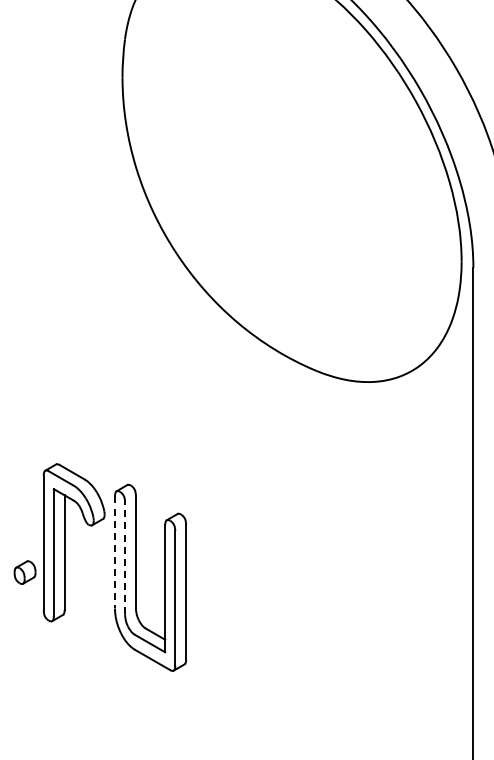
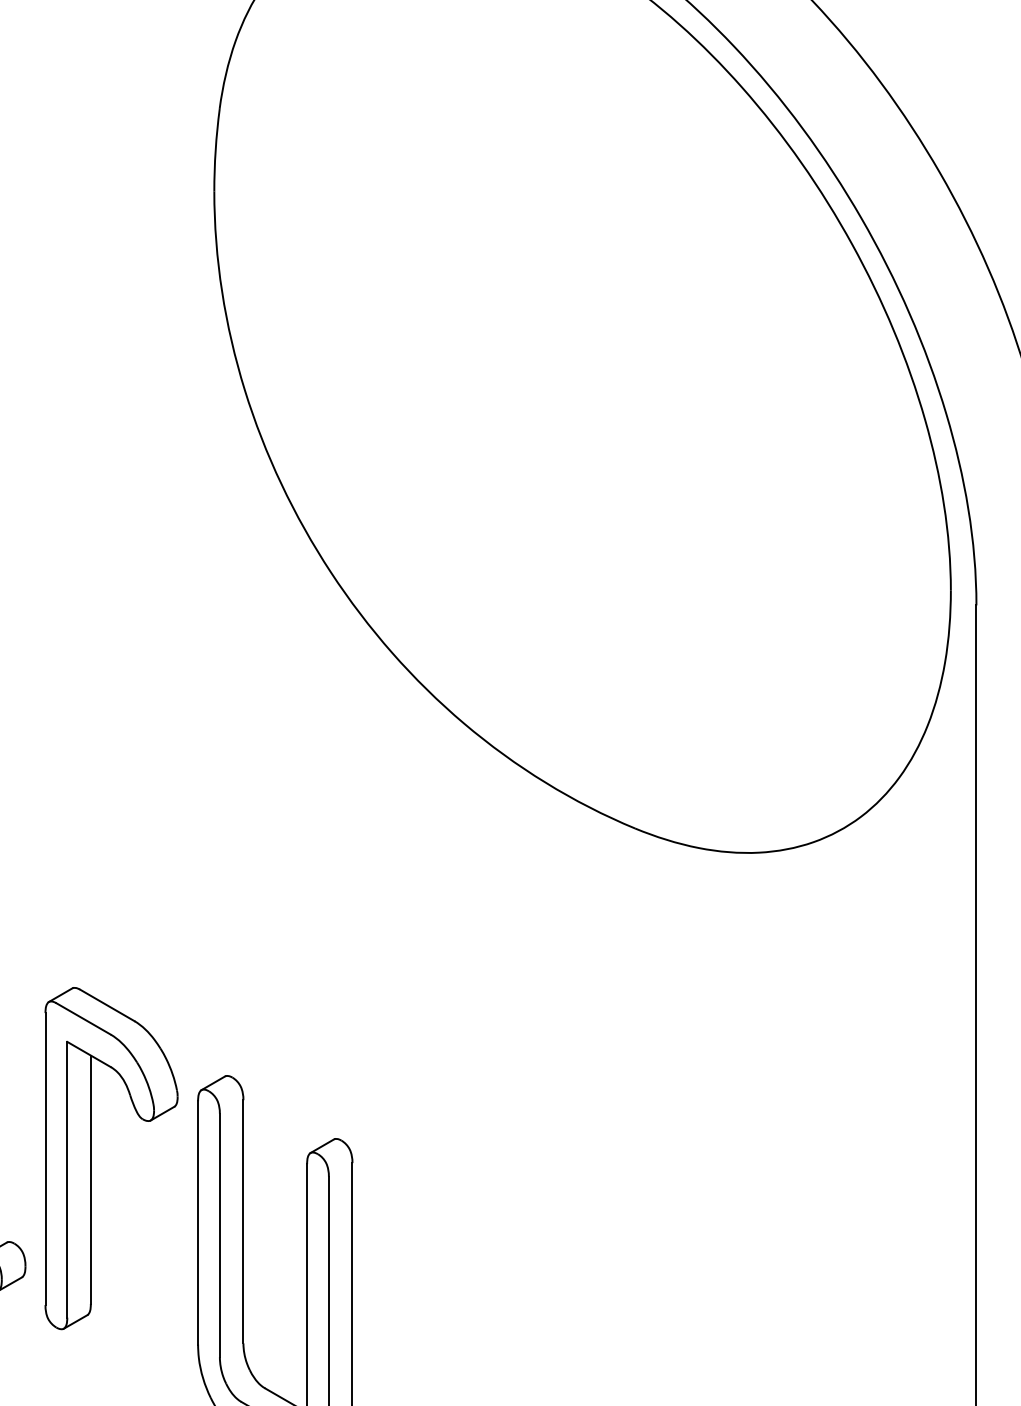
part: (65, 542) -> (92, 1157), moved
line: (115, 552) -> (199, 1223), dashed -> solid
line: (125, 557) -> (220, 1233), dashed -> solid

